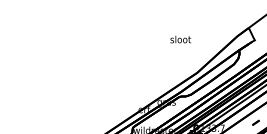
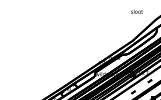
text: (179, 39) -> (136, 11), moved

